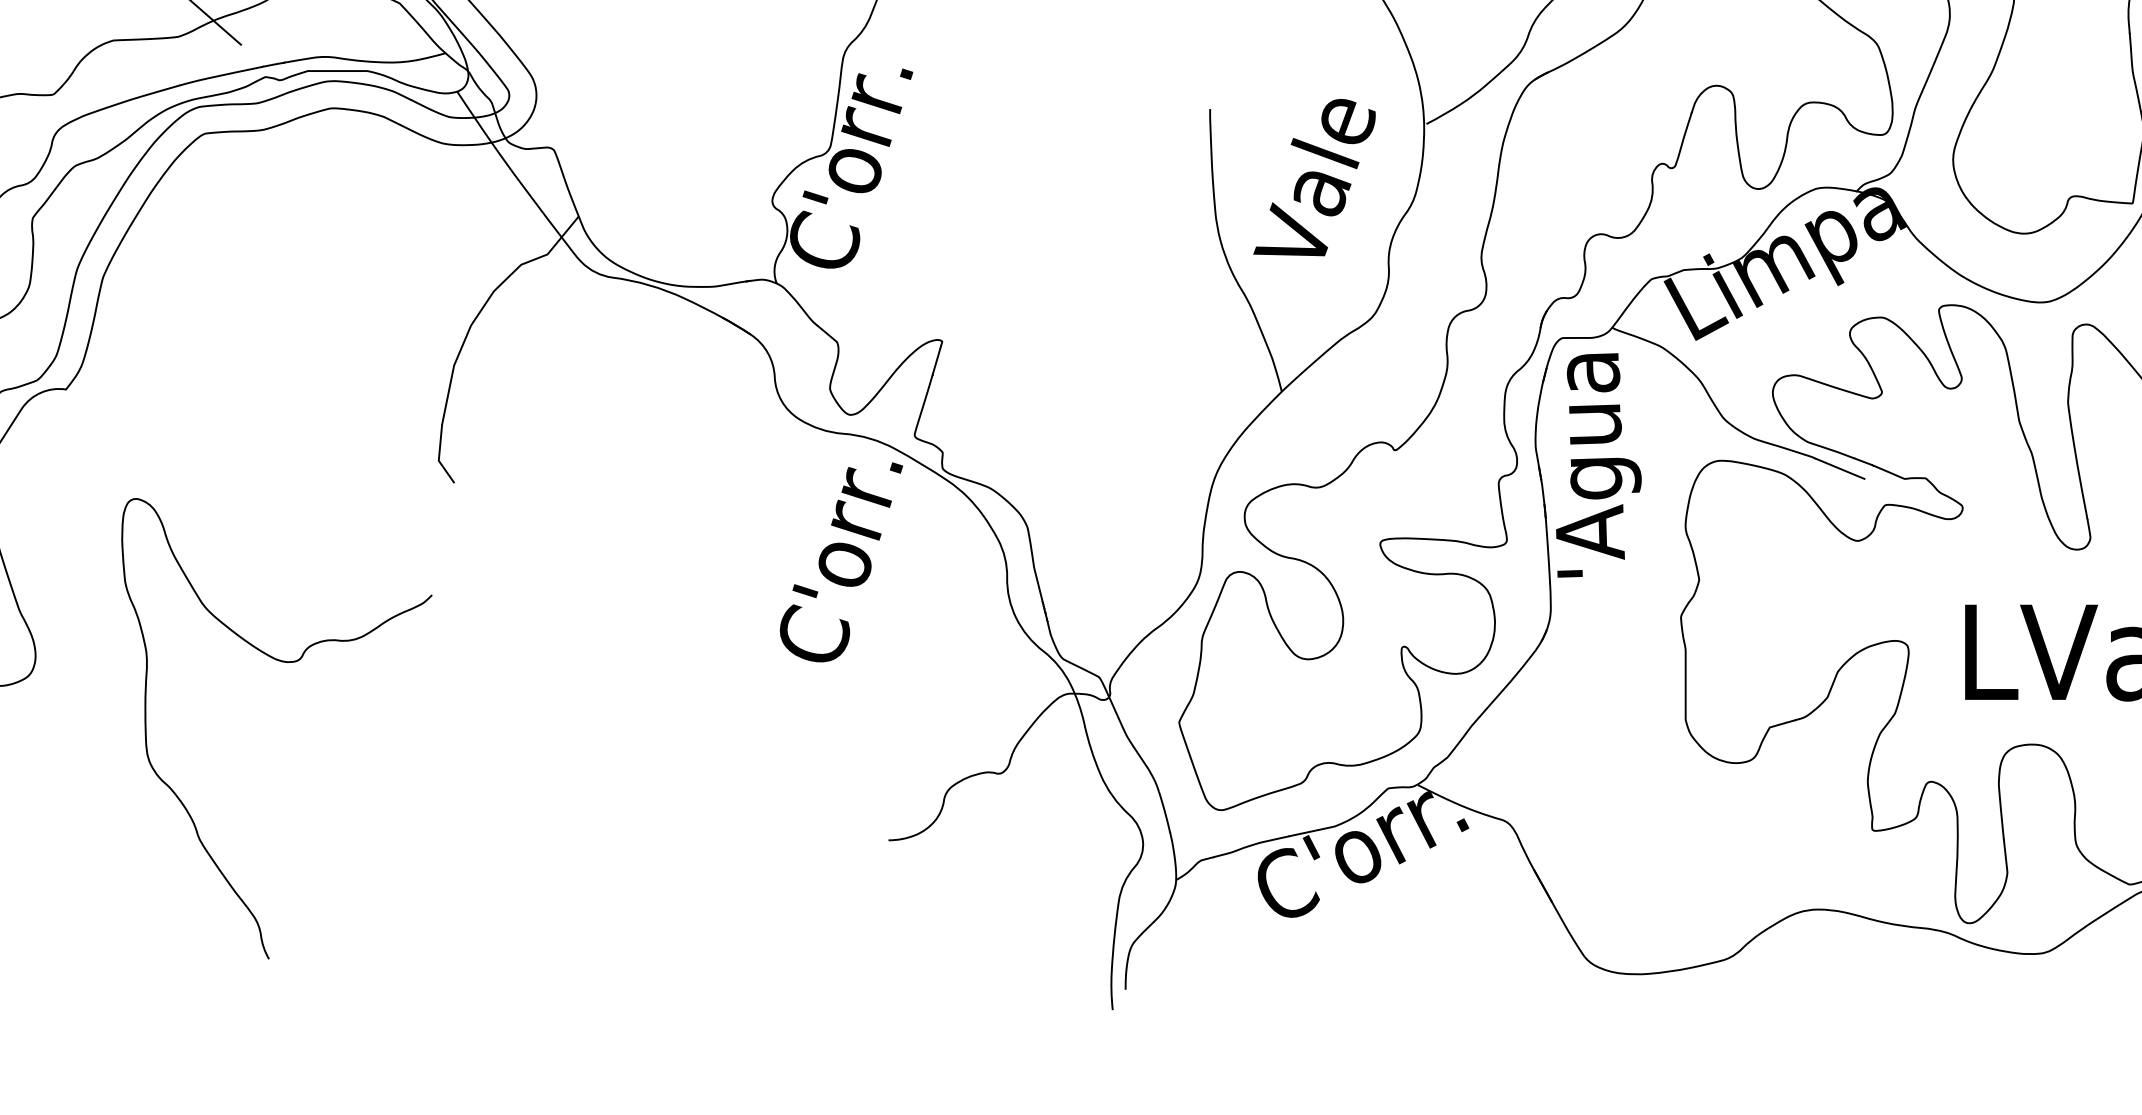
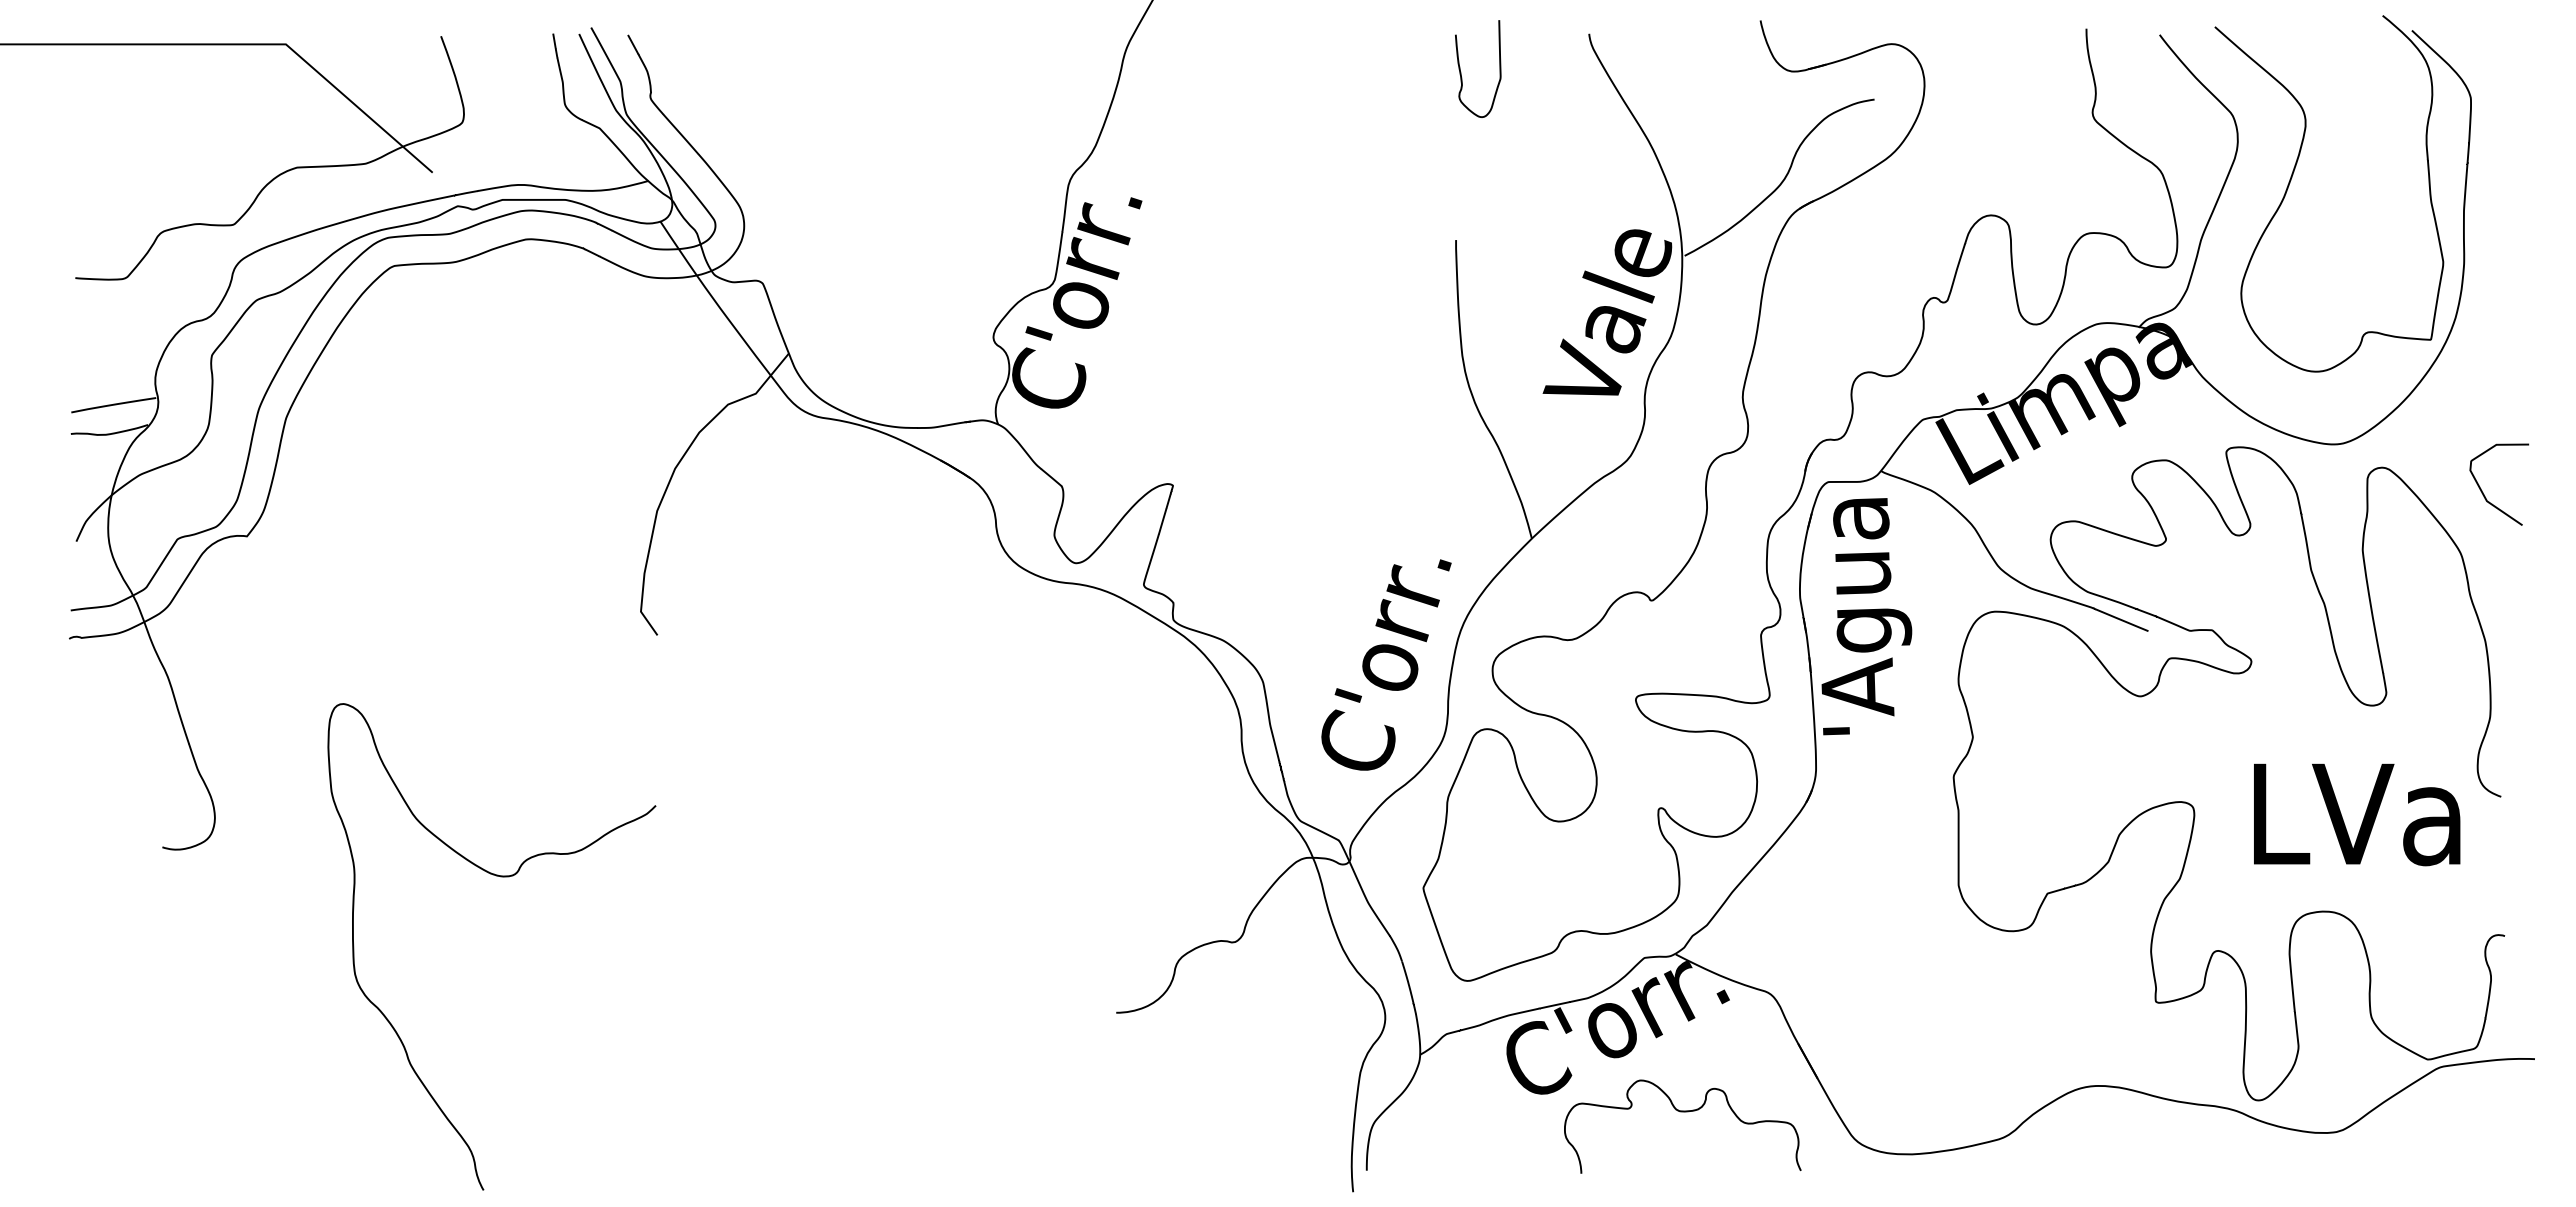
text: (1314, 177) -> (1607, 312), moved
text: (841, 561) -> (1386, 664), moved
curve: (285, 663) -> (500, 877), moved
curve: (1424, 934) -> (1682, 1112), added

